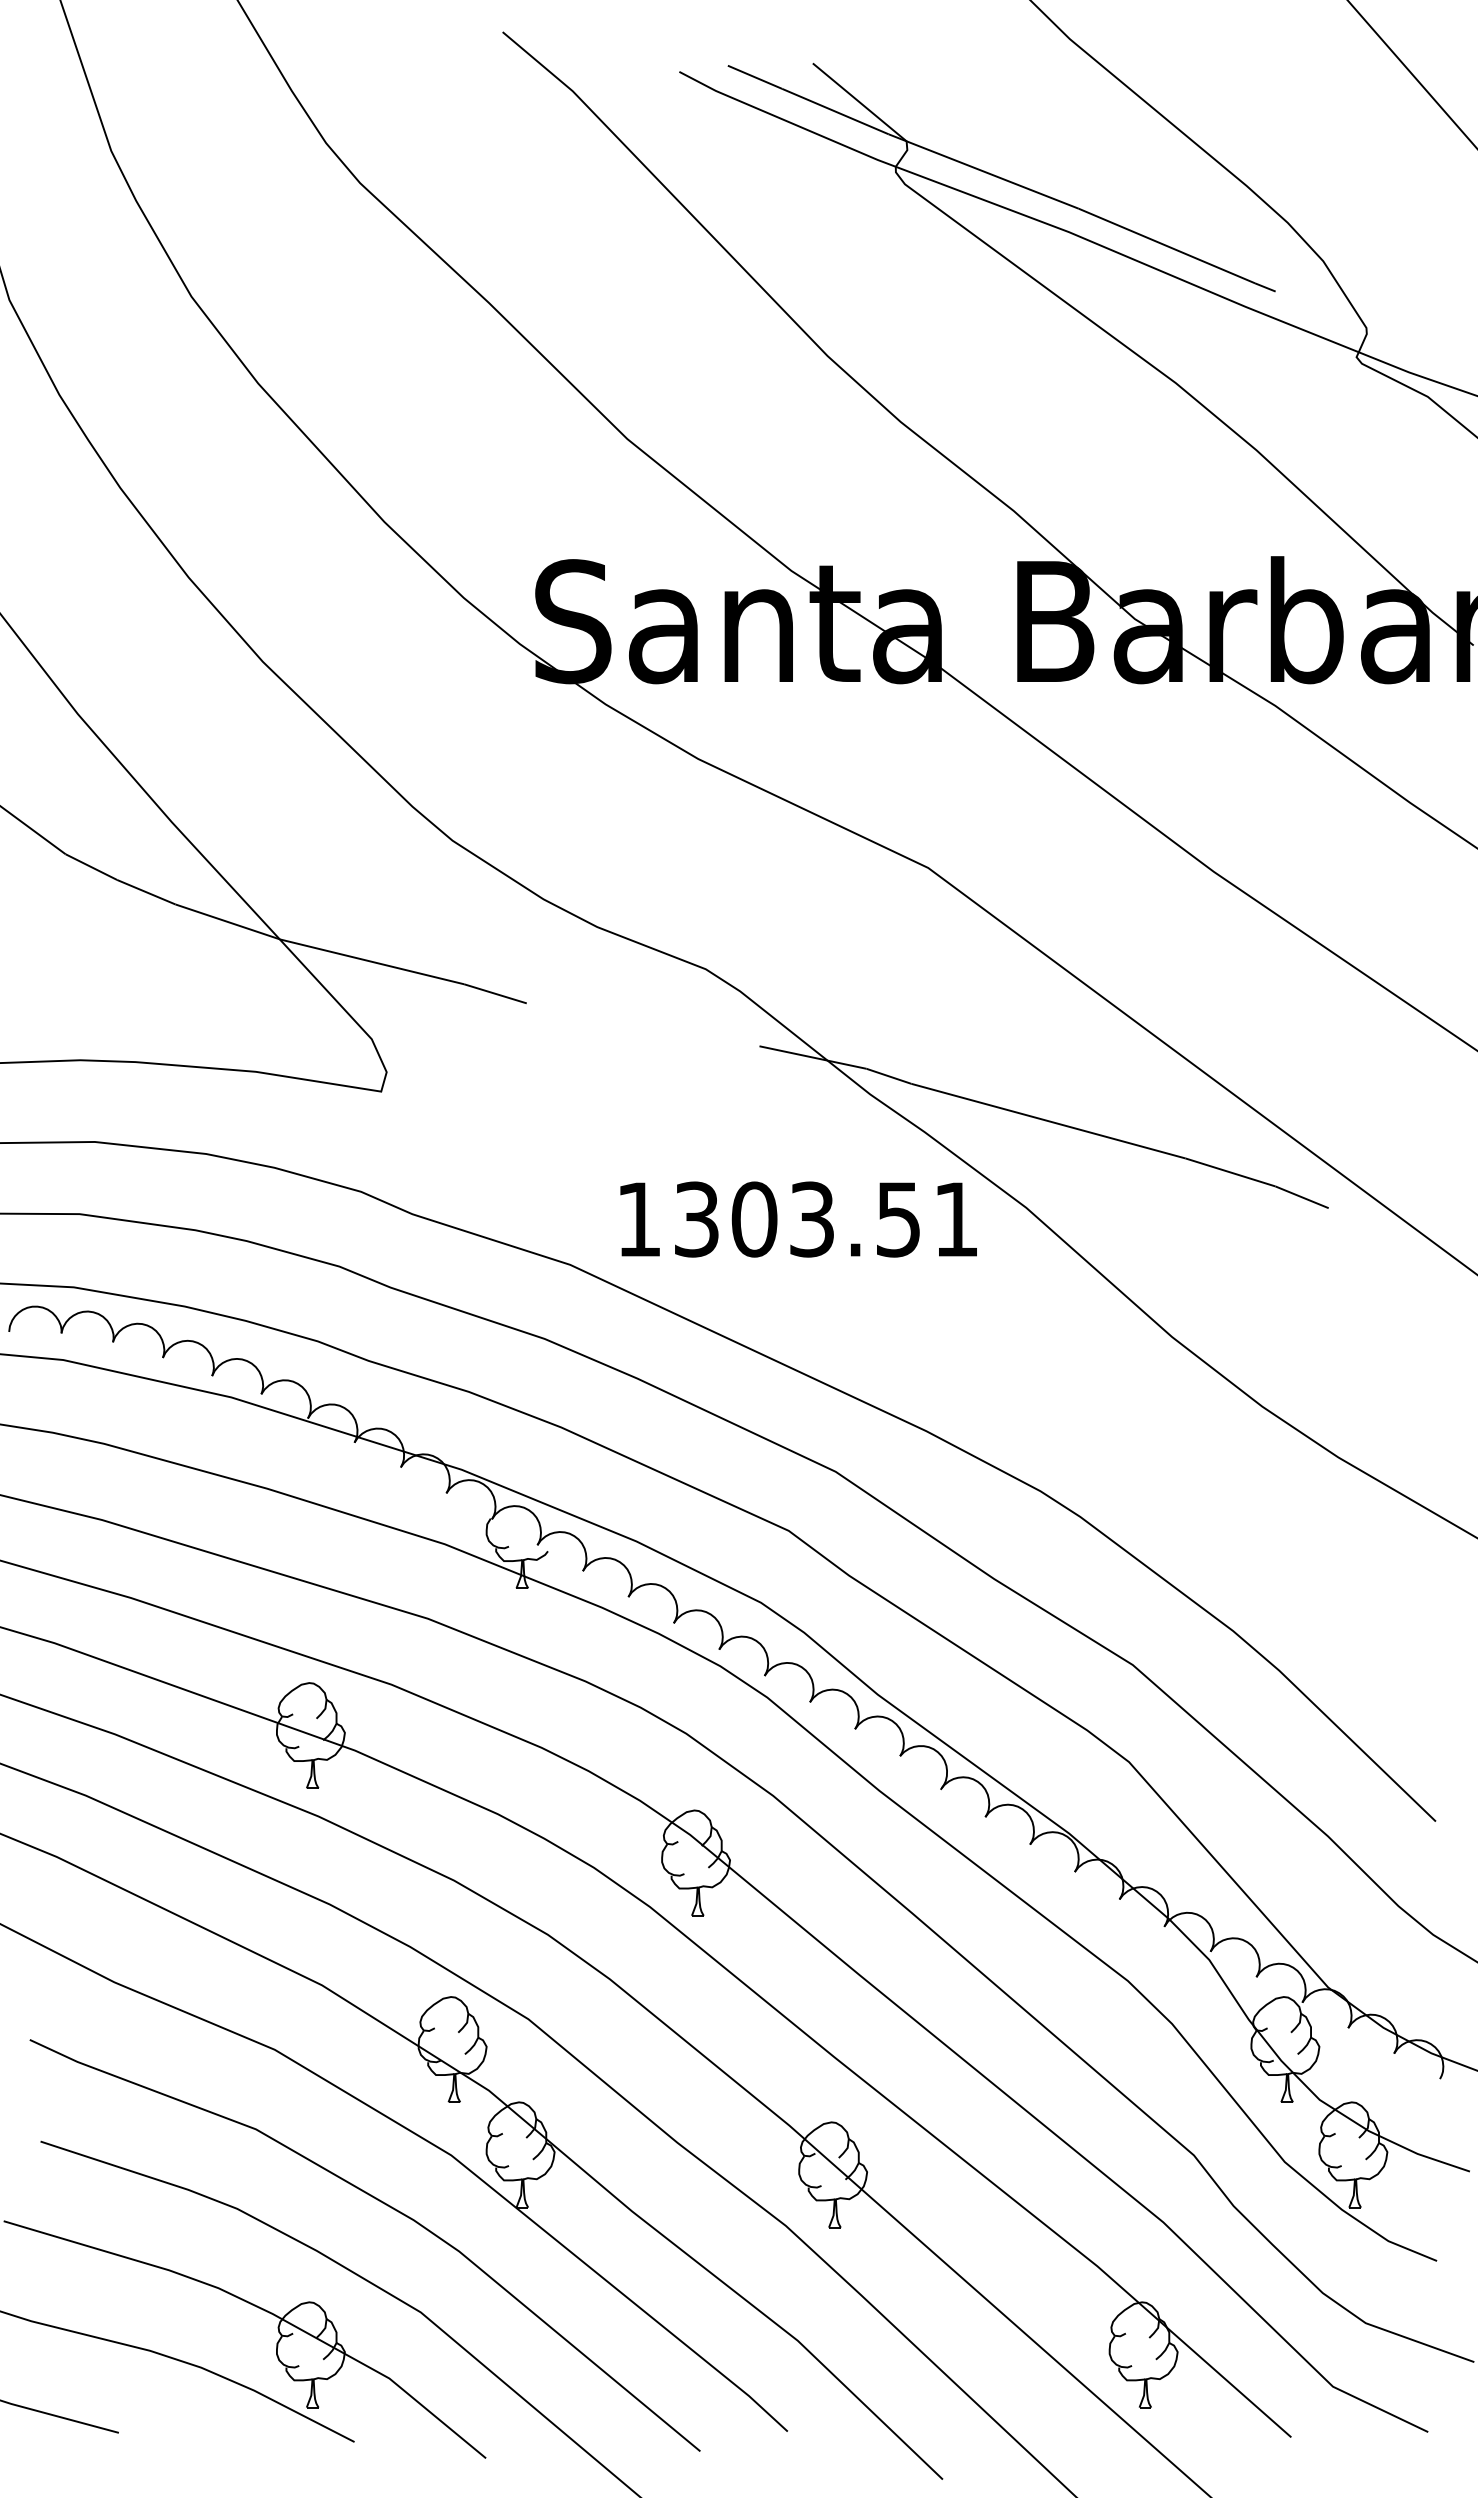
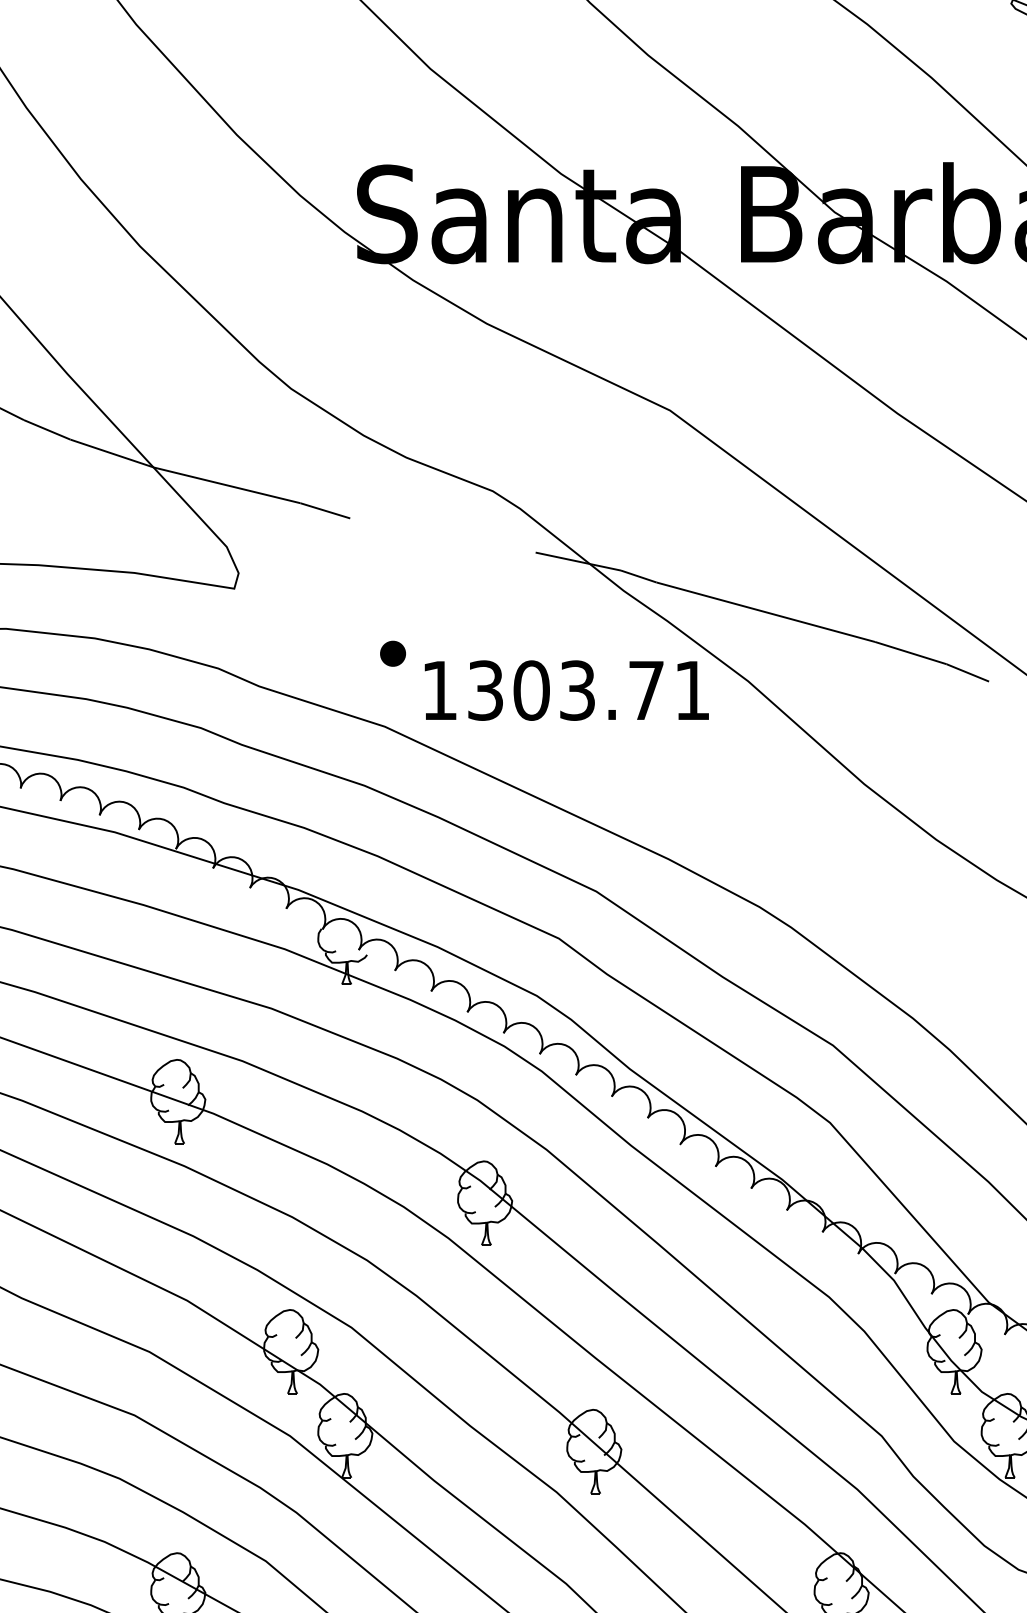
part: (580, 1173) -> (393, 653), added
text: (898, 1219) -> (646, 690), 1303.51 -> 1303.71

